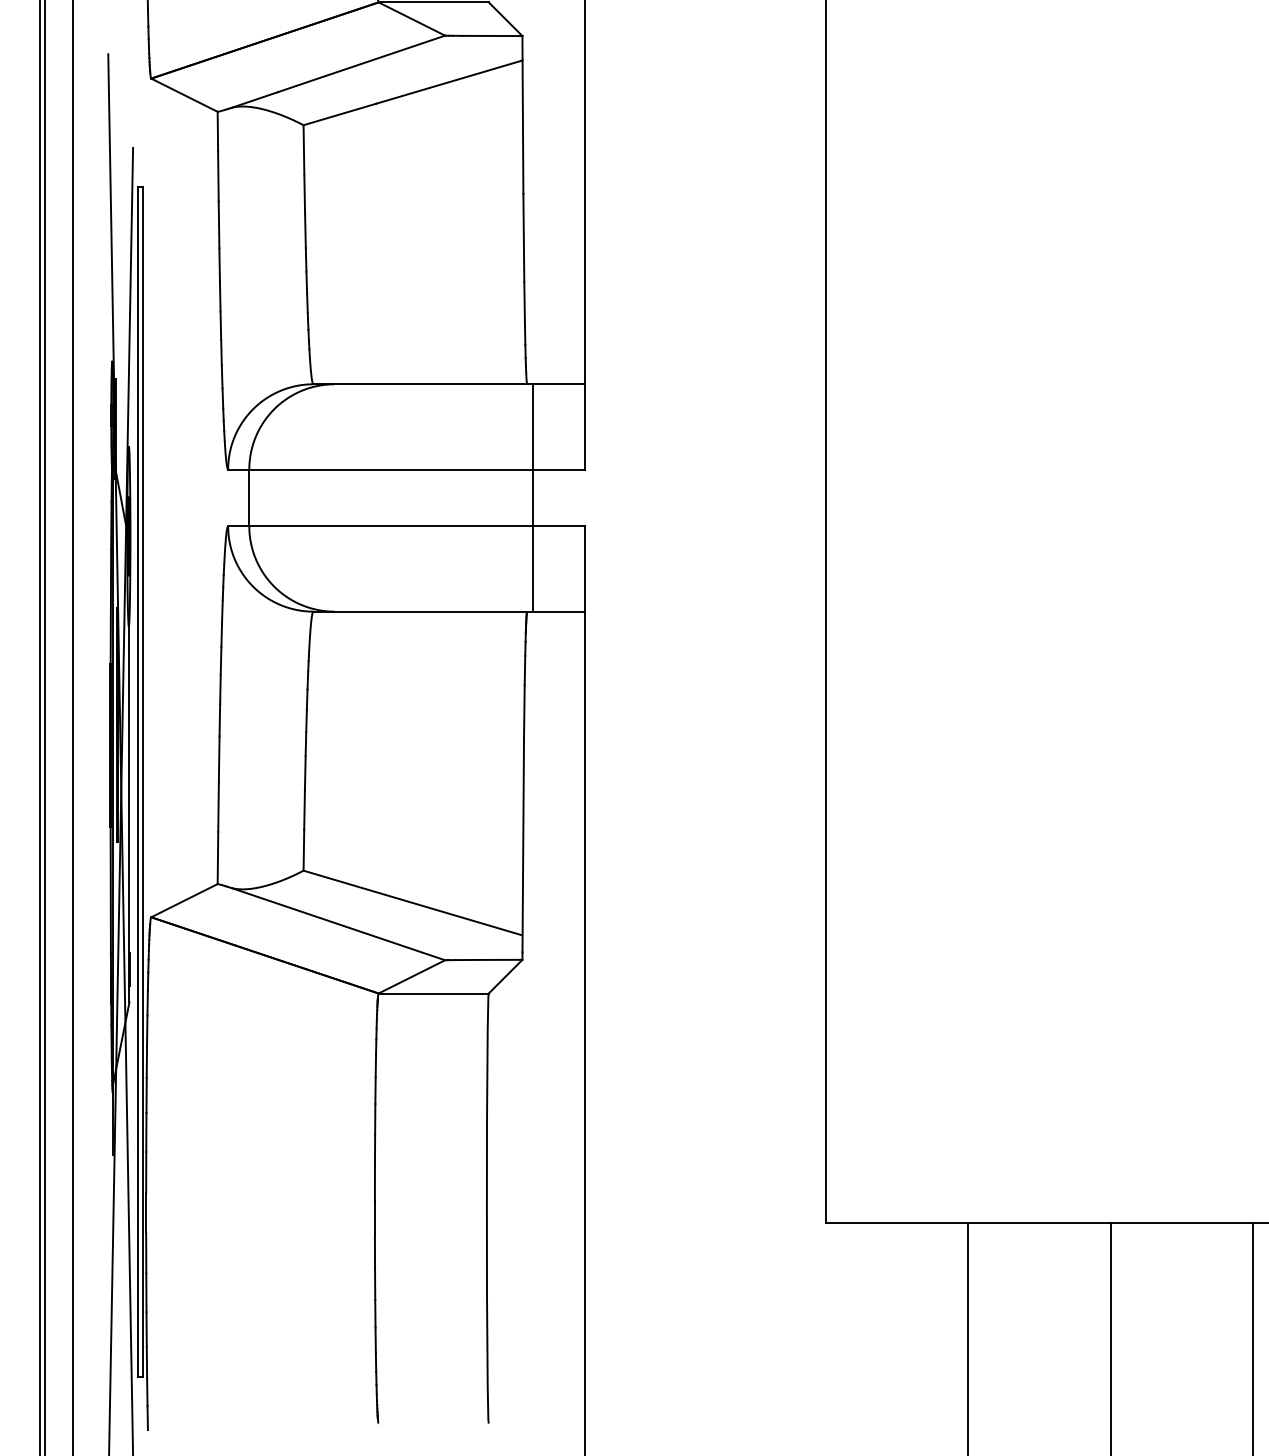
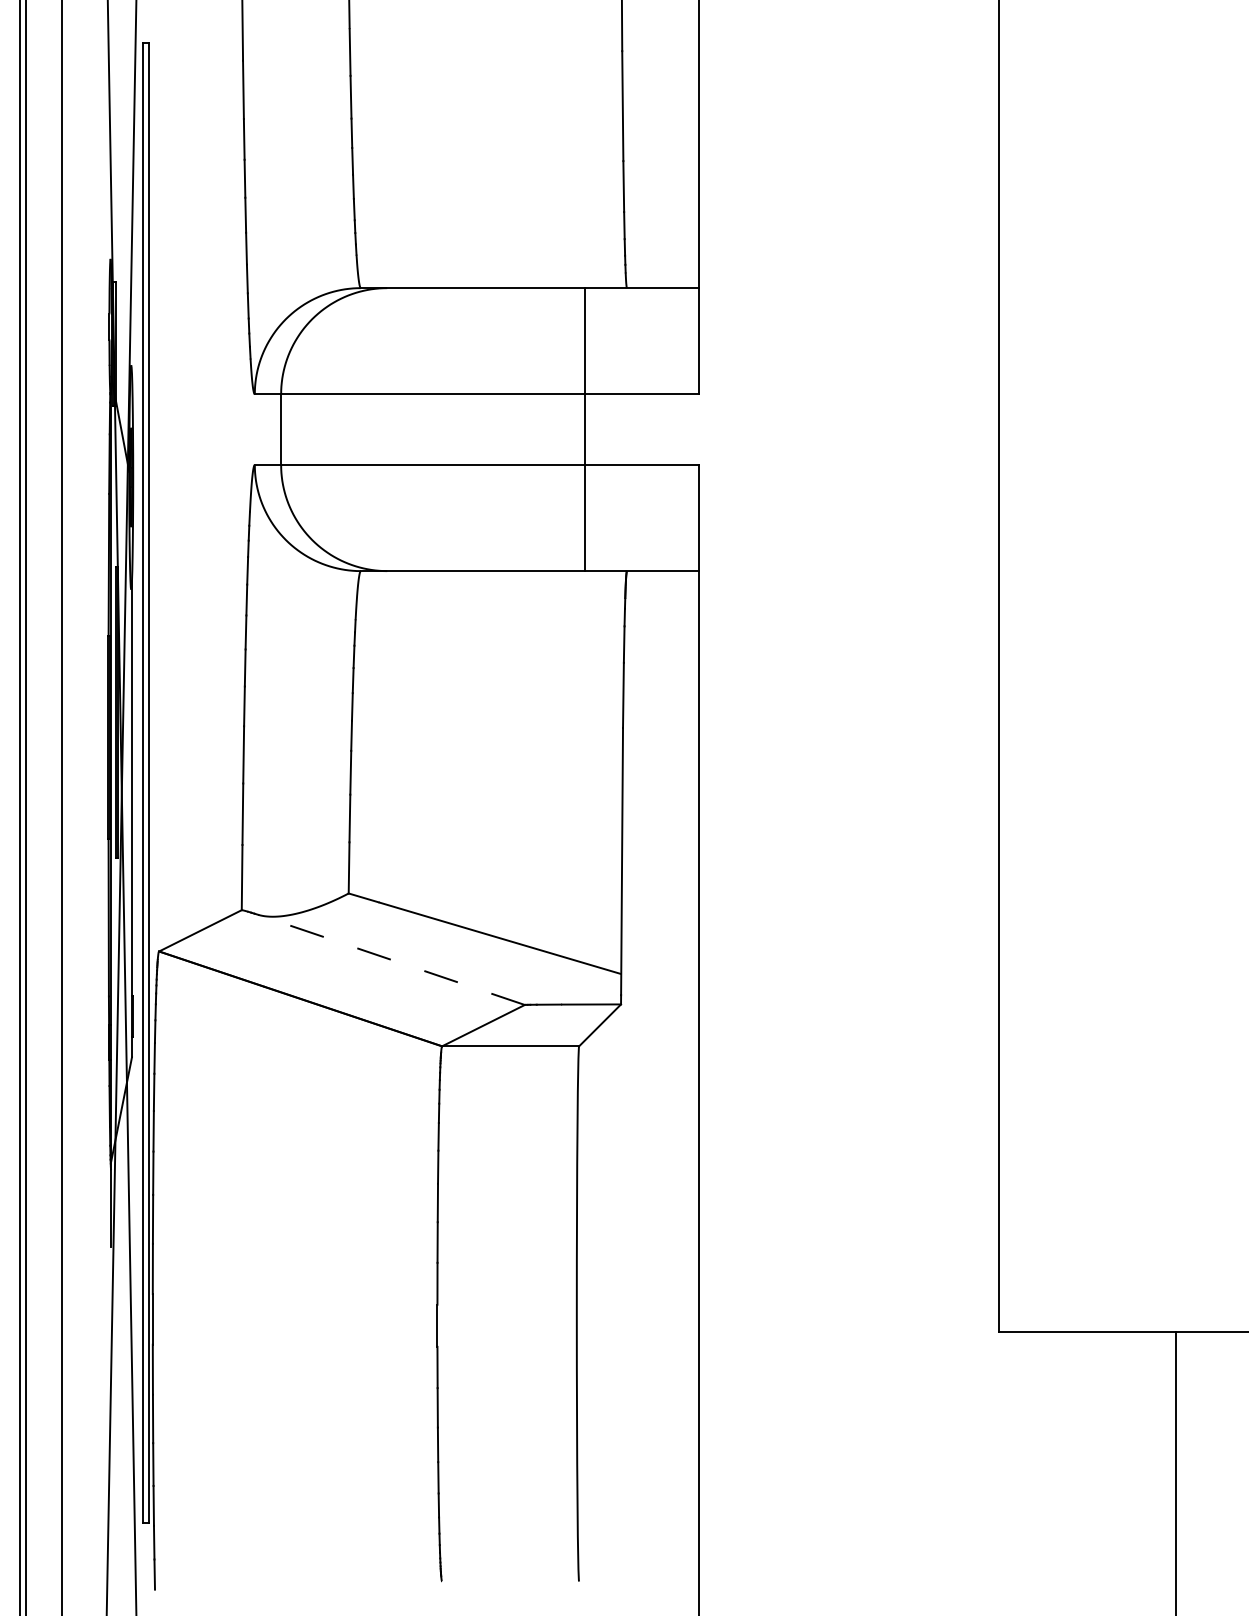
line: (533, 497) -> (585, 429), moved
line: (337, 923) -> (390, 959), solid -> dashed

